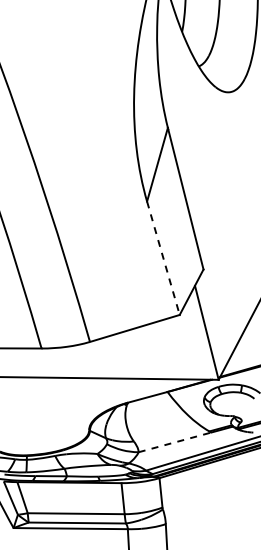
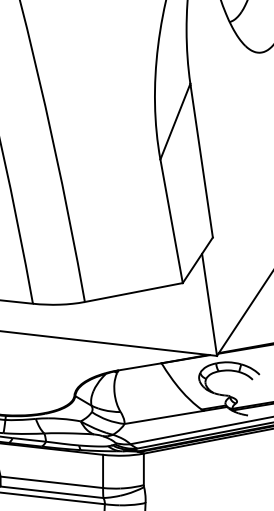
line: (163, 258) -> (171, 221), dashed -> solid
line: (175, 442) -> (164, 417), dashed -> solid

